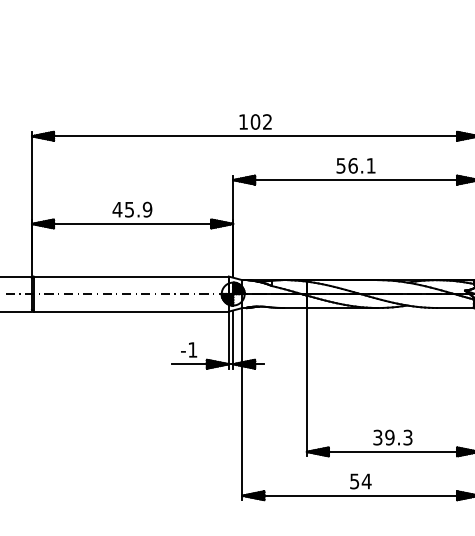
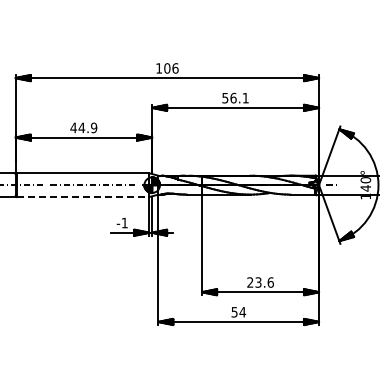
text: (267, 122) -> (175, 68), 102 -> 106
text: (128, 209) -> (81, 127), 45.9 -> 44.9
line: (131, 312) -> (83, 197), solid -> dashed
text: (392, 437) -> (260, 282), 39.3 -> 23.6

